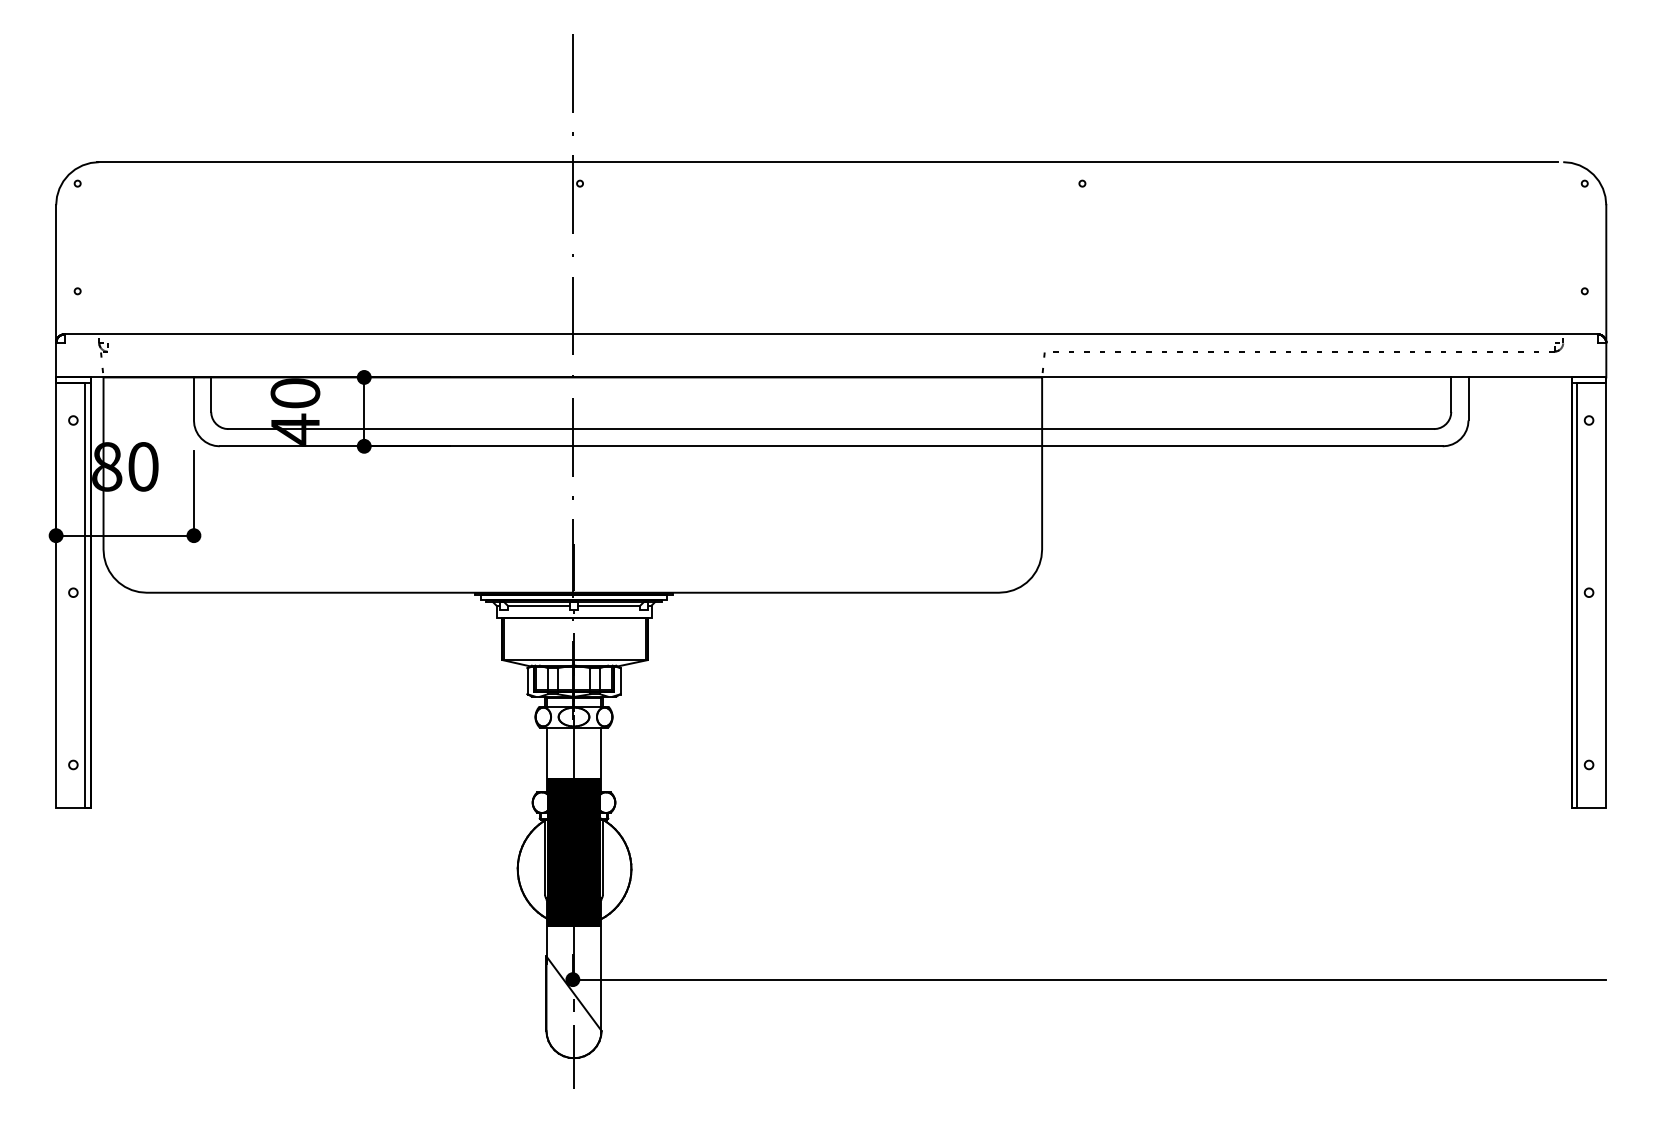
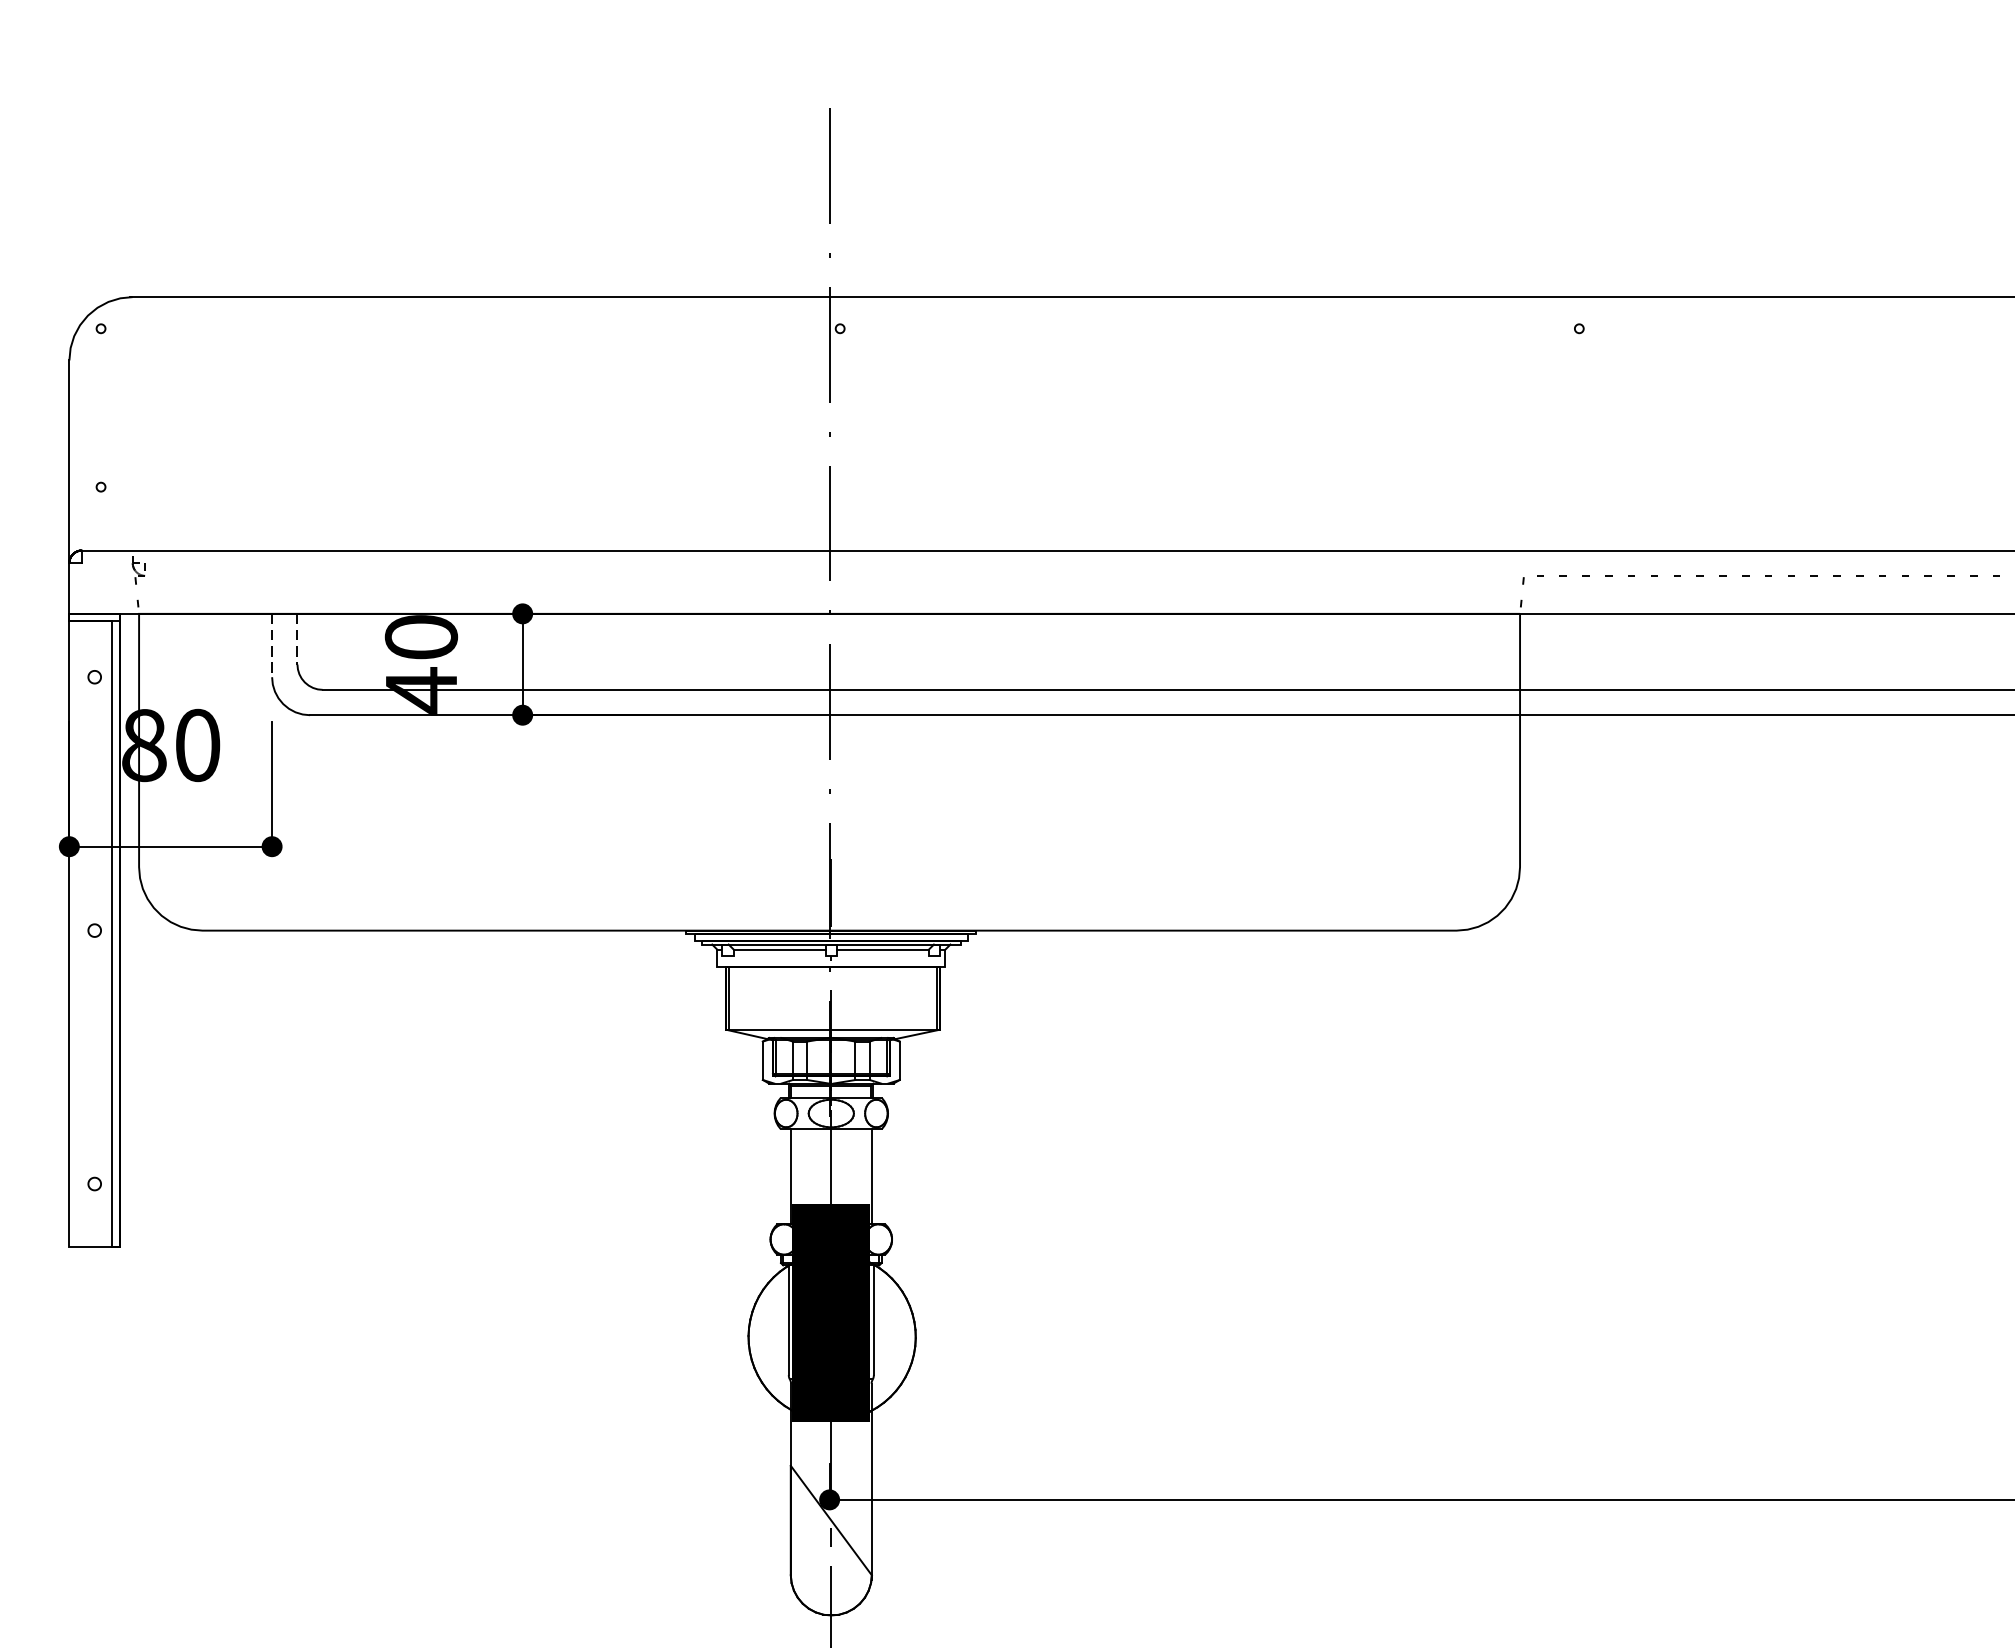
line: (211, 395) -> (297, 640), solid -> dashed
line: (193, 398) -> (271, 644), solid -> dashed

